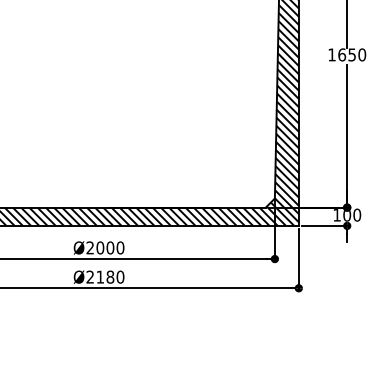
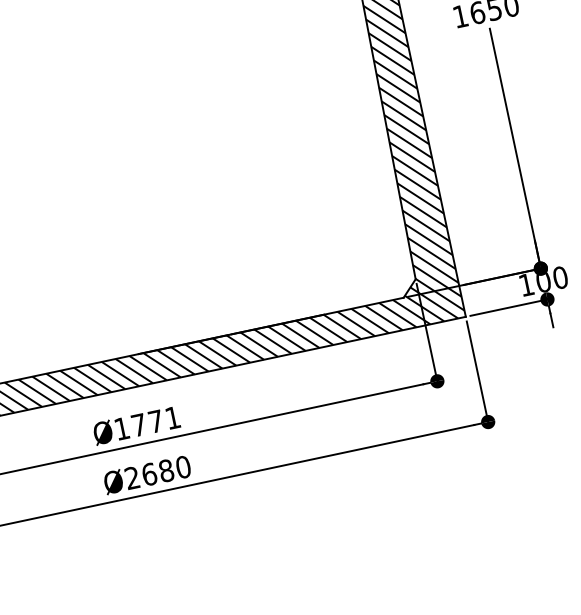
text: (105, 247) -> (147, 422), Ø2000 -> Ø1771
text: (100, 276) -> (149, 473), Ø2180 -> Ø2680

